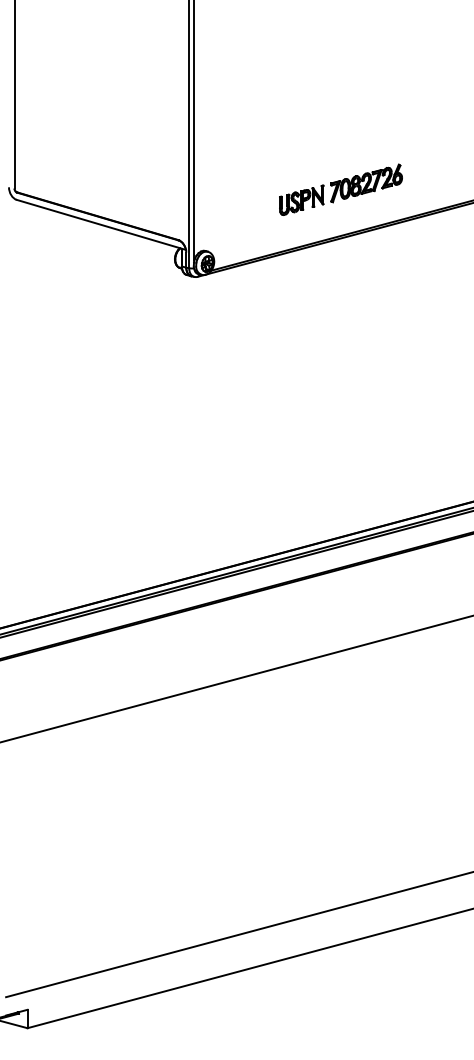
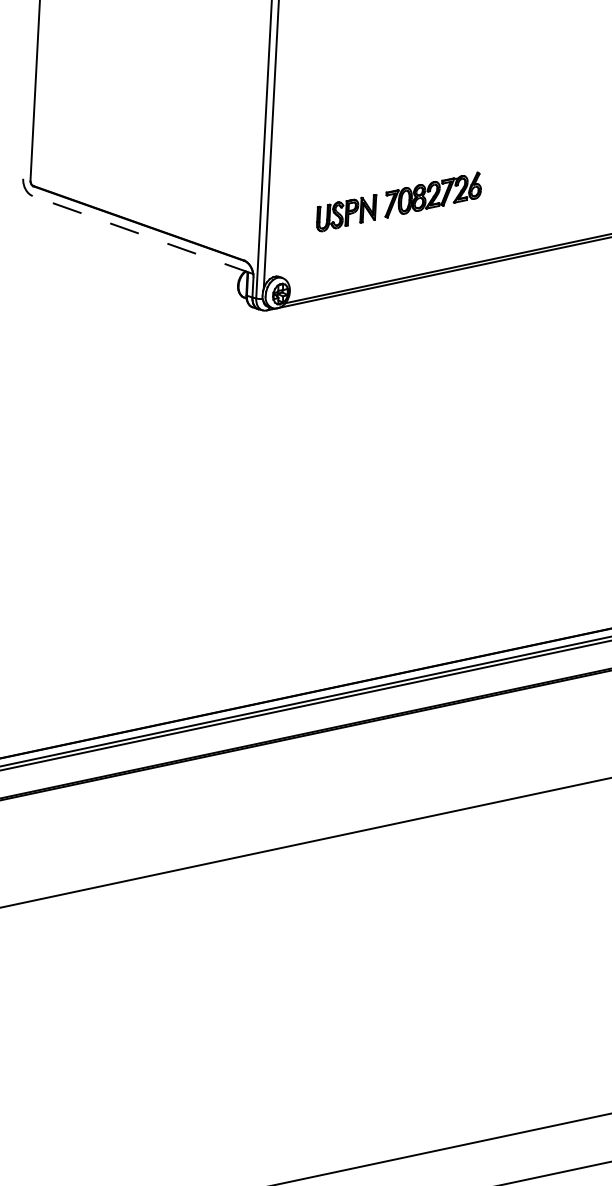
part: (340, 189) -> (398, 201), moved
line: (100, 224) -> (141, 234), solid -> dashed

